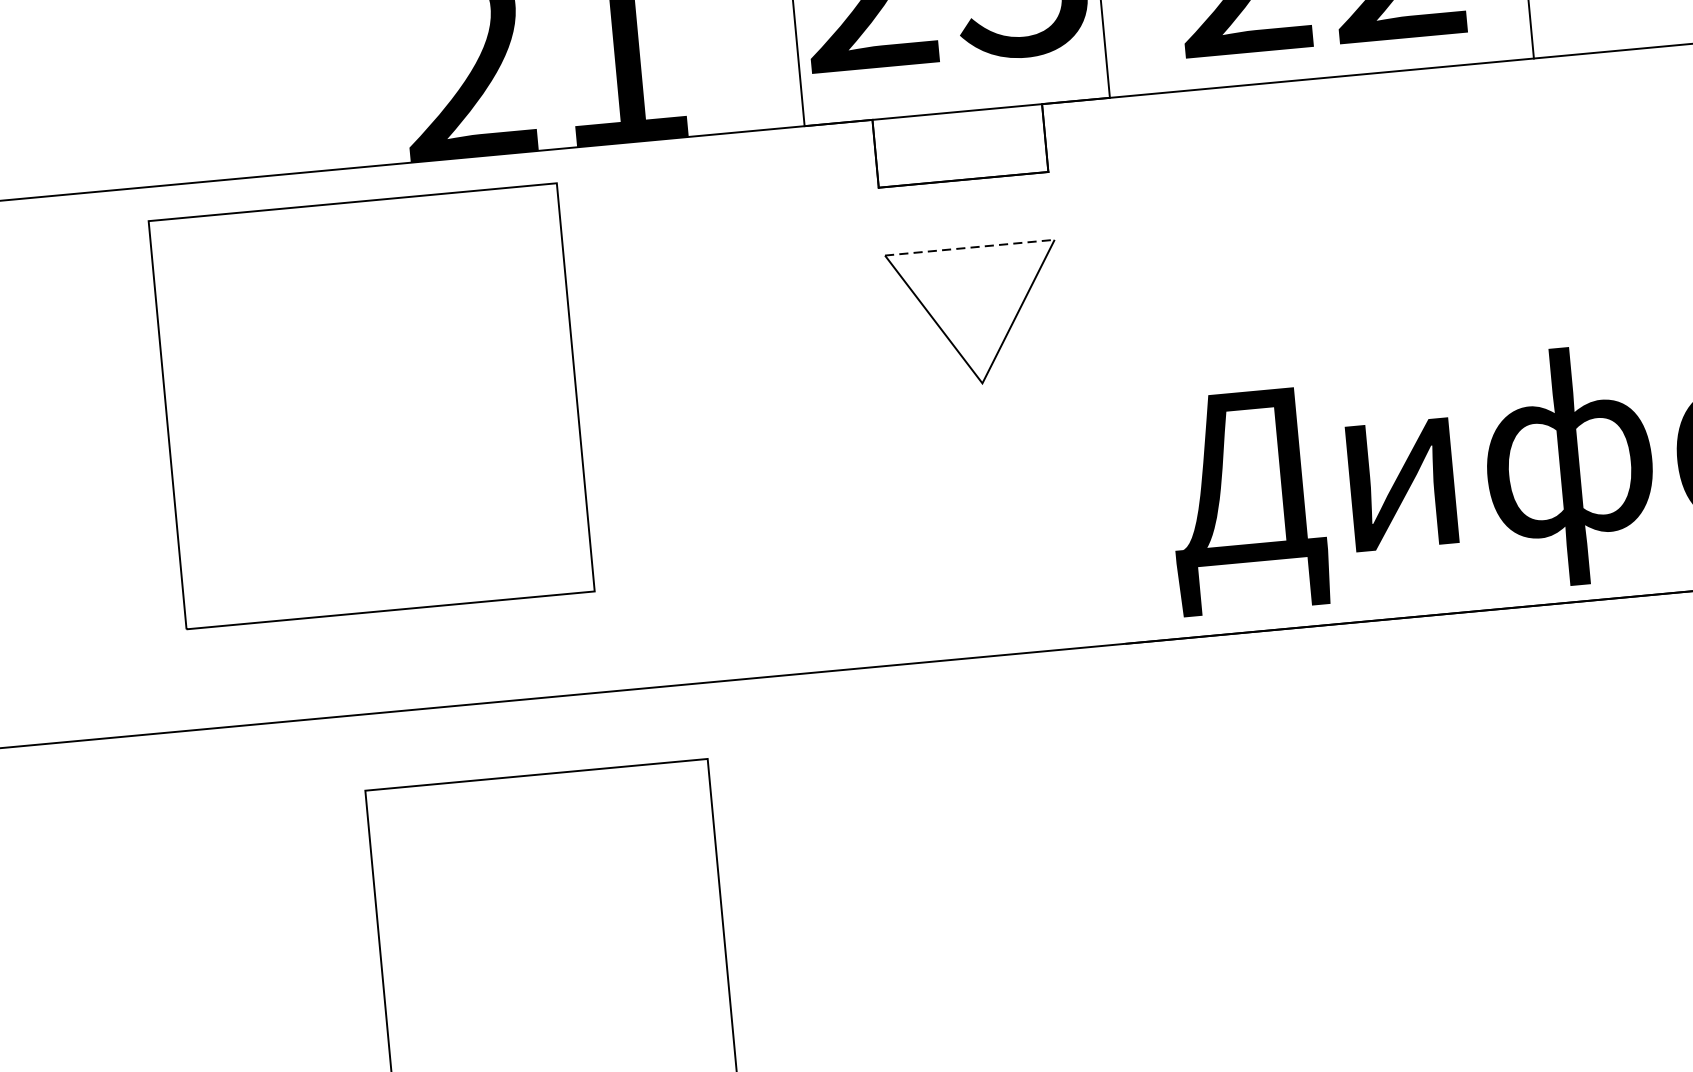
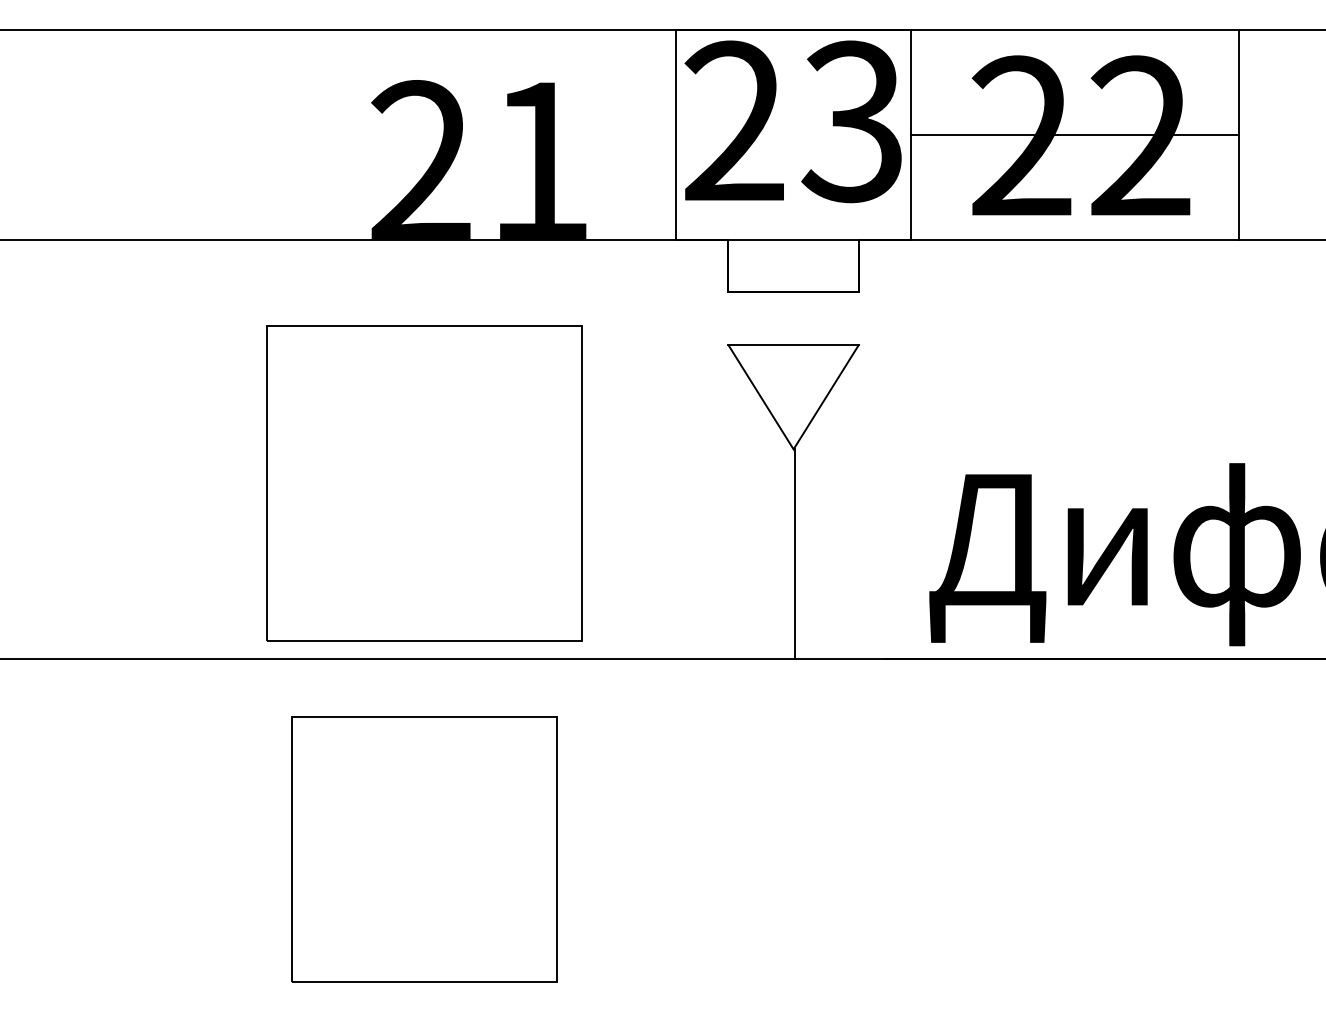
line: (971, 247) -> (794, 344), dashed -> solid
part: (371, 406) -> (424, 483), moved
line: (997, 518) -> (795, 553), added

